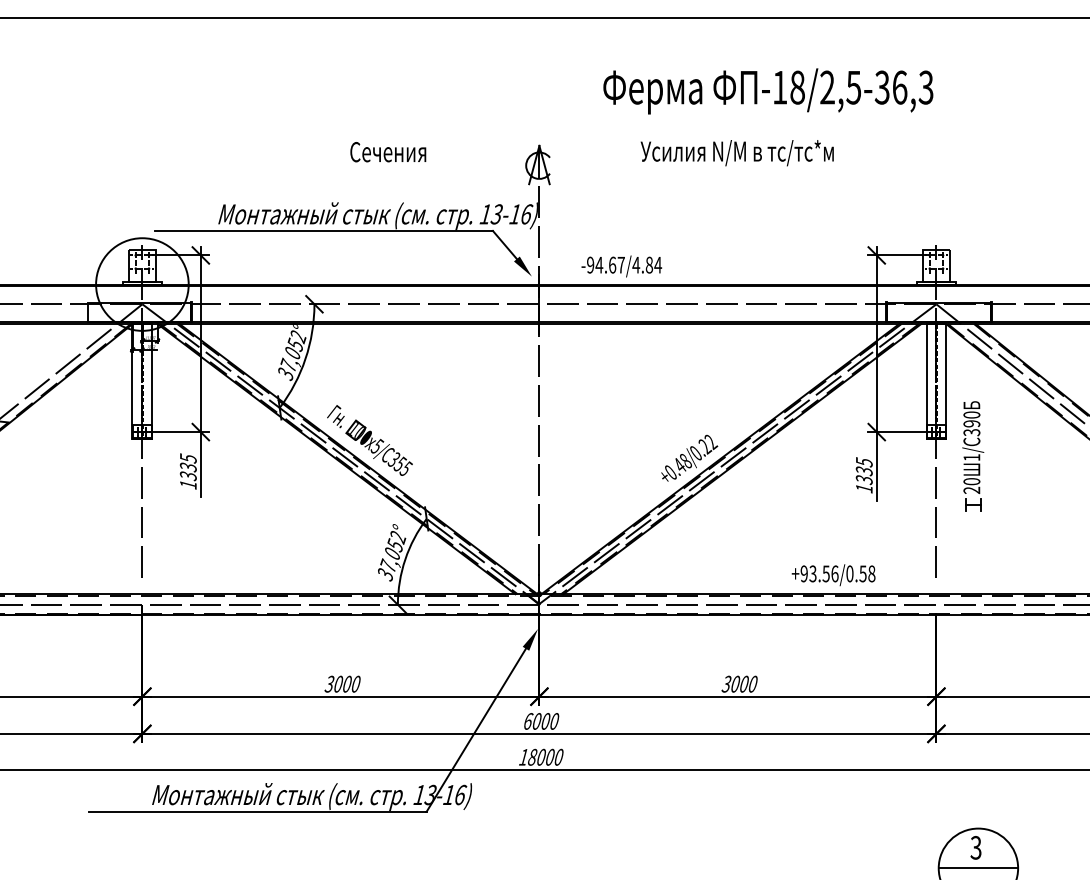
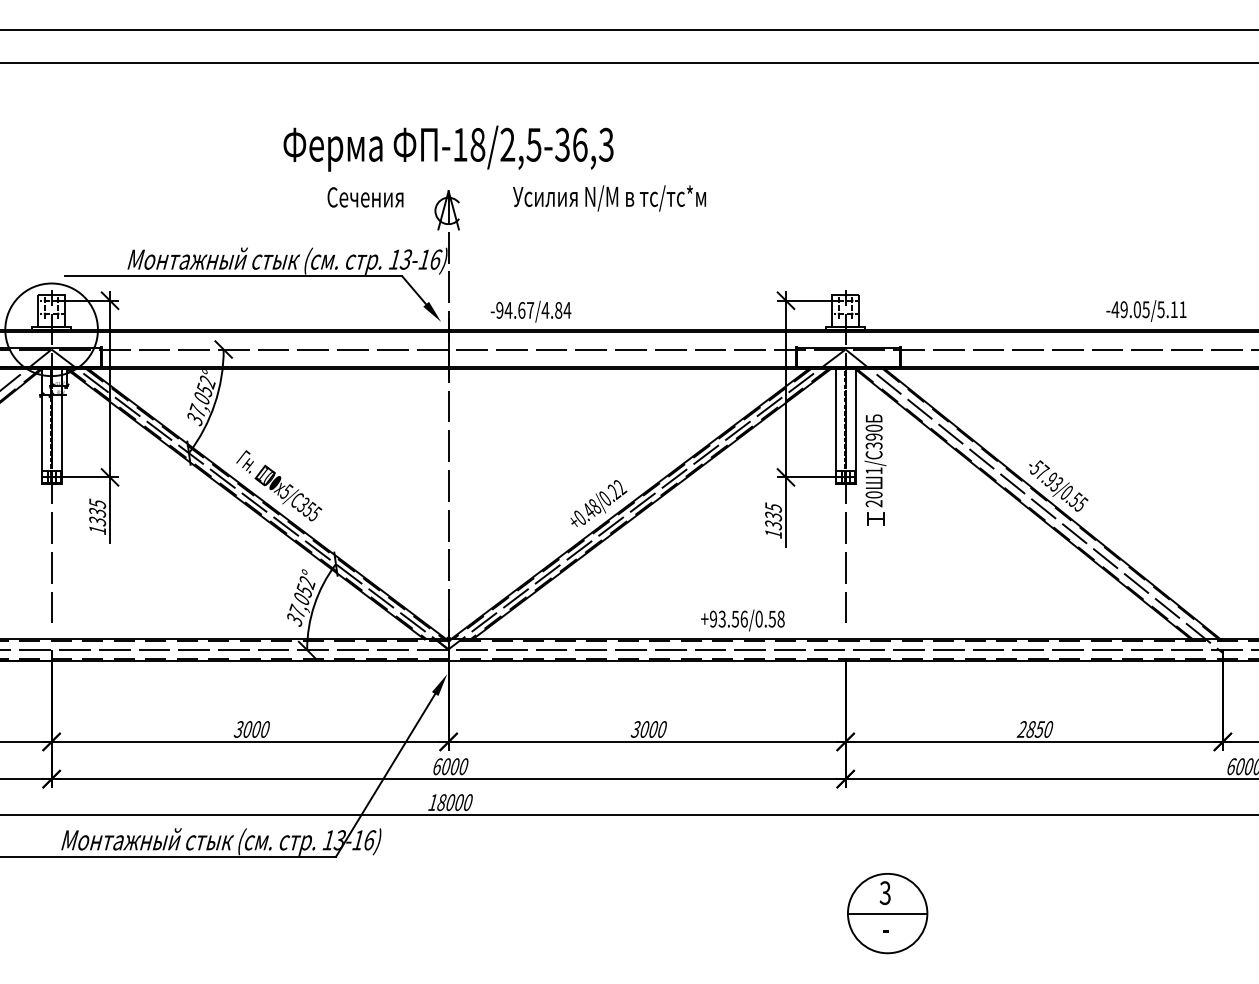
text: (768, 91) -> (448, 148), moved
text: (388, 152) -> (365, 197), moved
text: (737, 153) -> (609, 198), moved
part: (973, 456) -> (875, 469), moved

